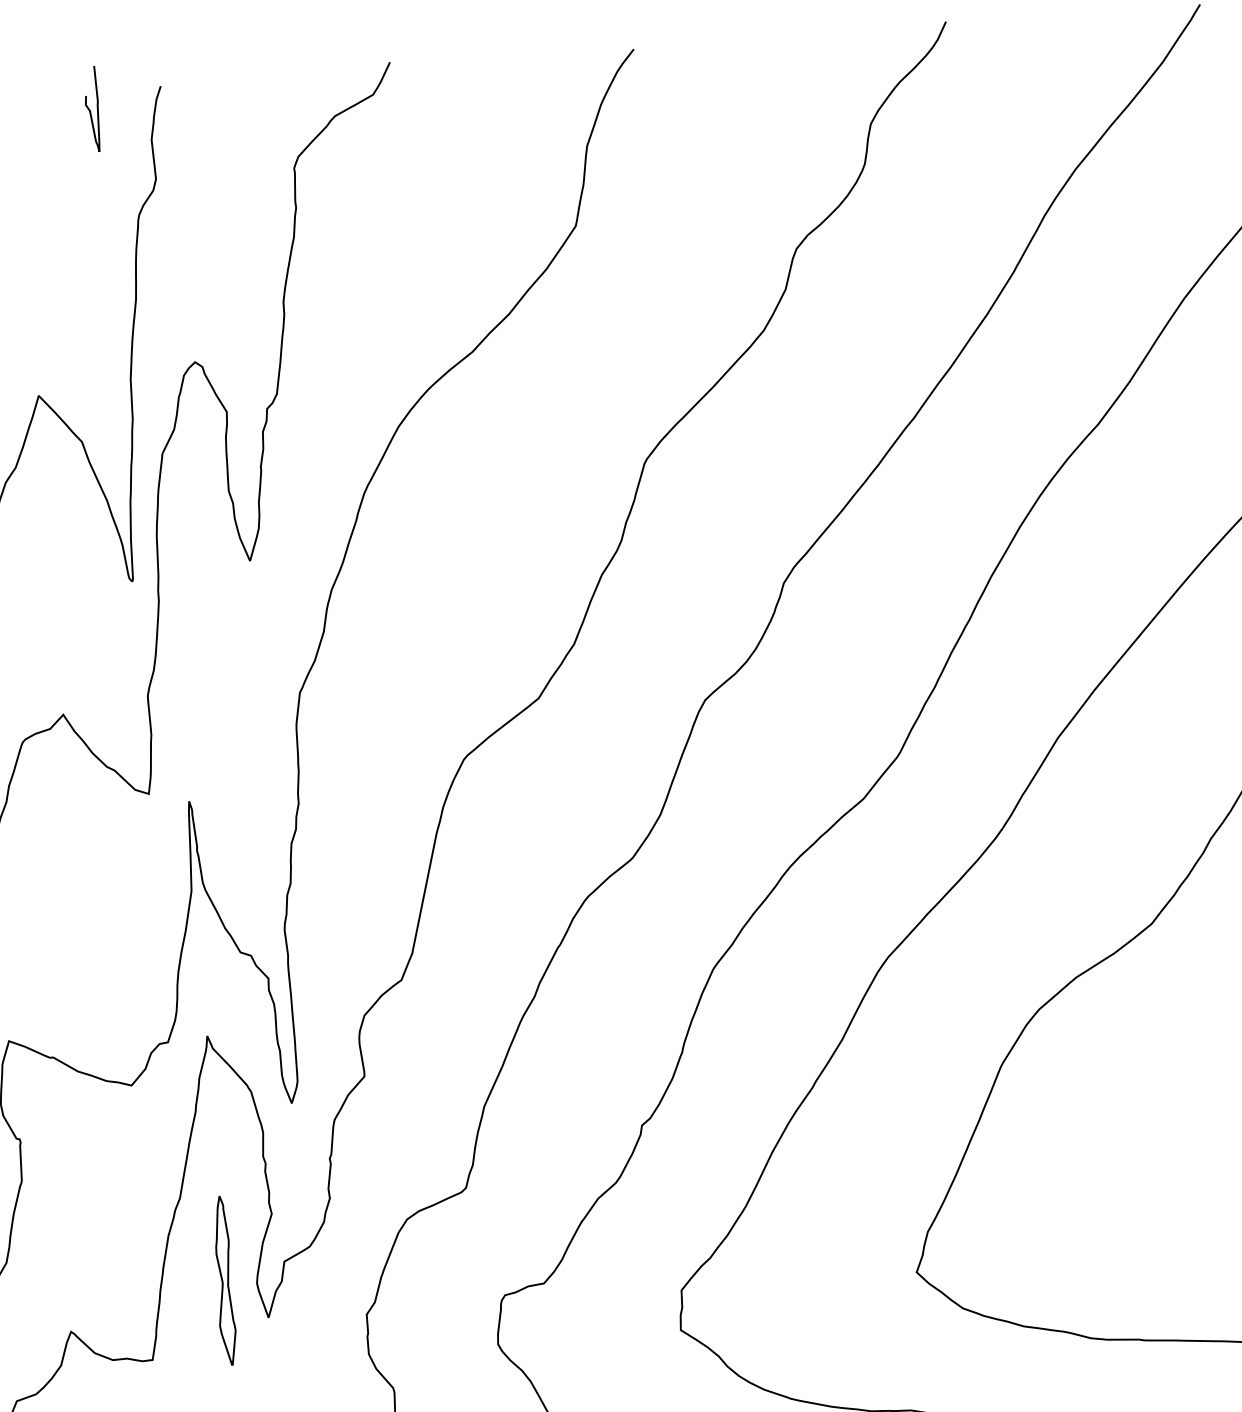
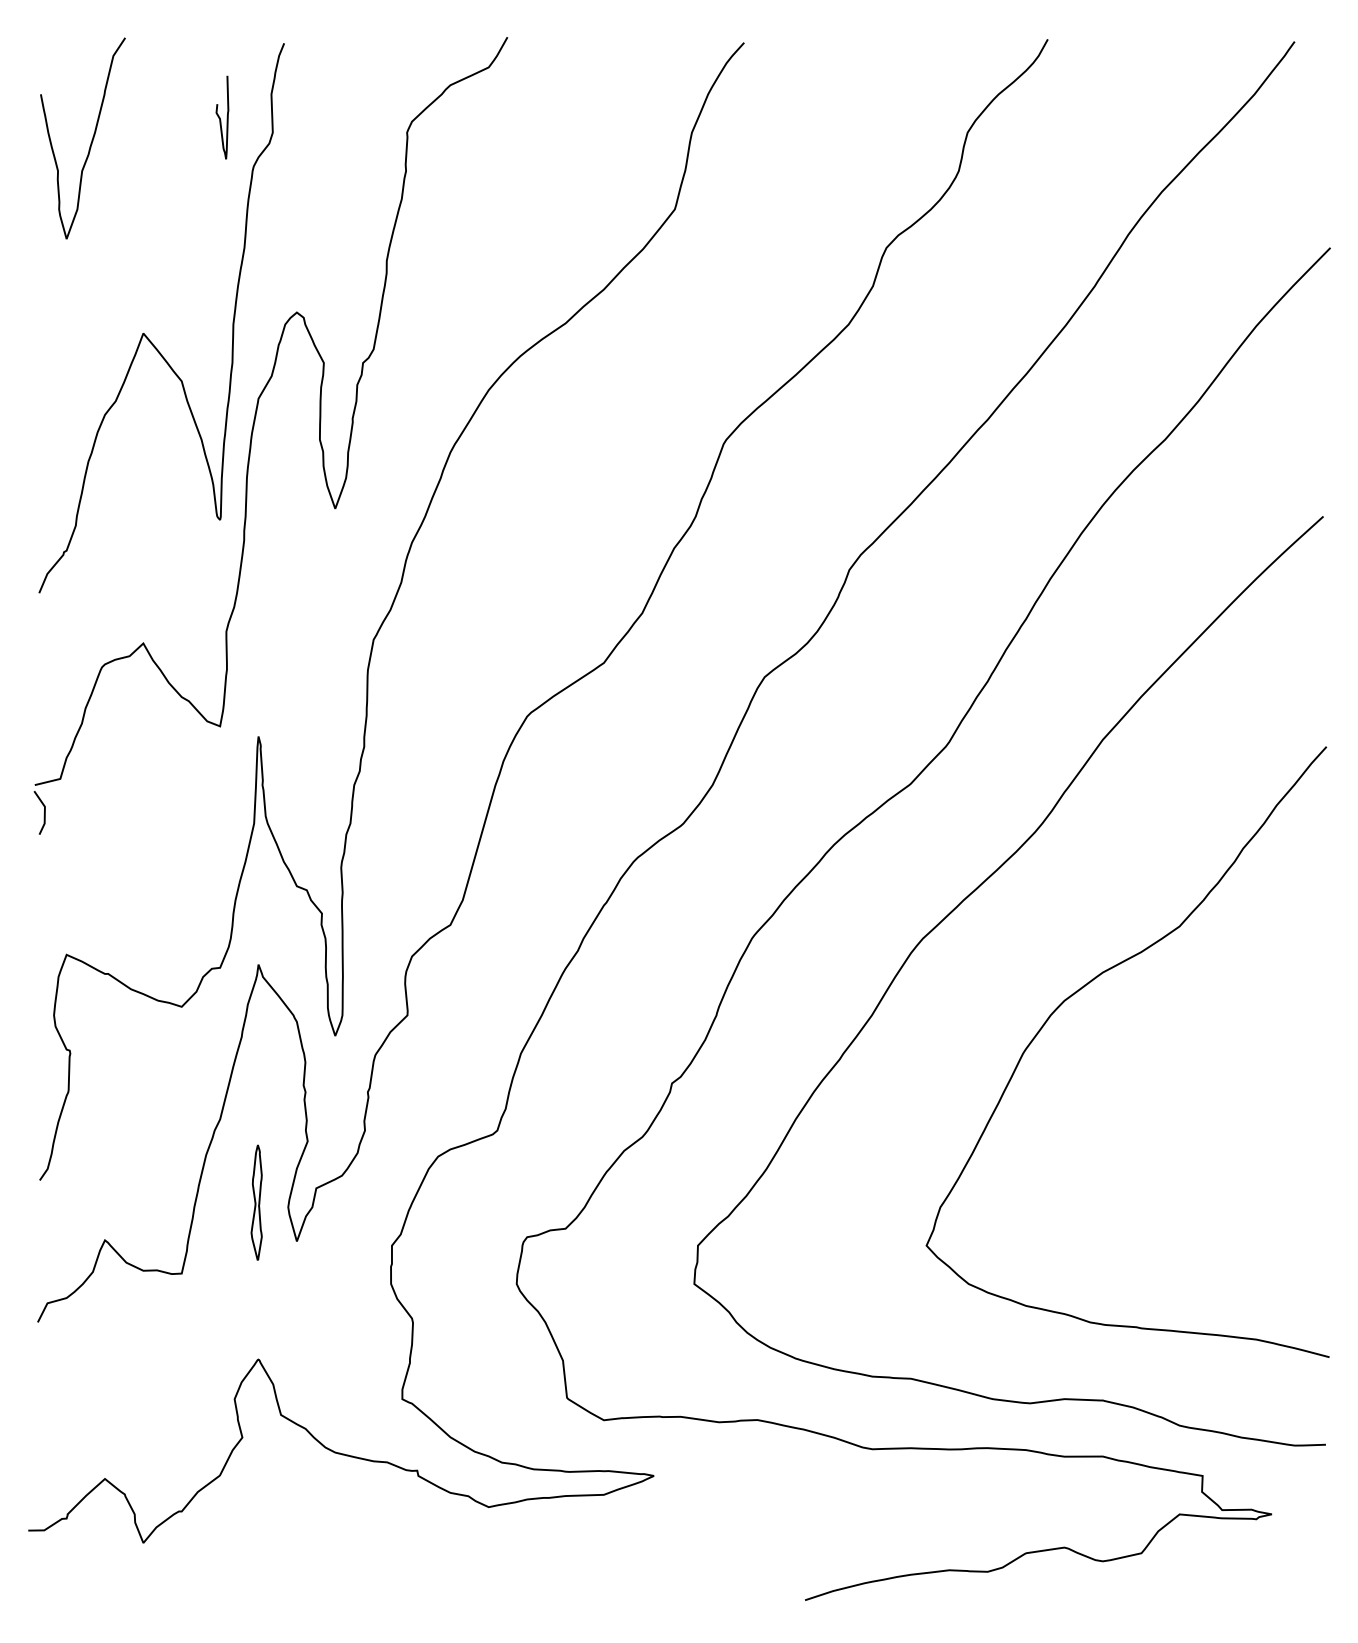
curve: (90, 109) -> (220, 117), moved
part: (223, 1280) -> (256, 1202), size x0.7

